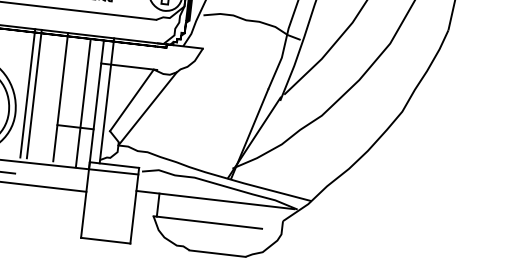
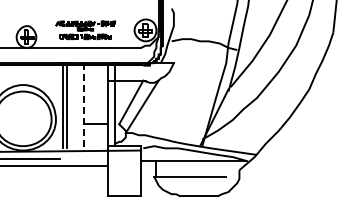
line: (60, 96) -> (84, 105), solid -> dashed
line: (83, 102) -> (99, 107), removed

